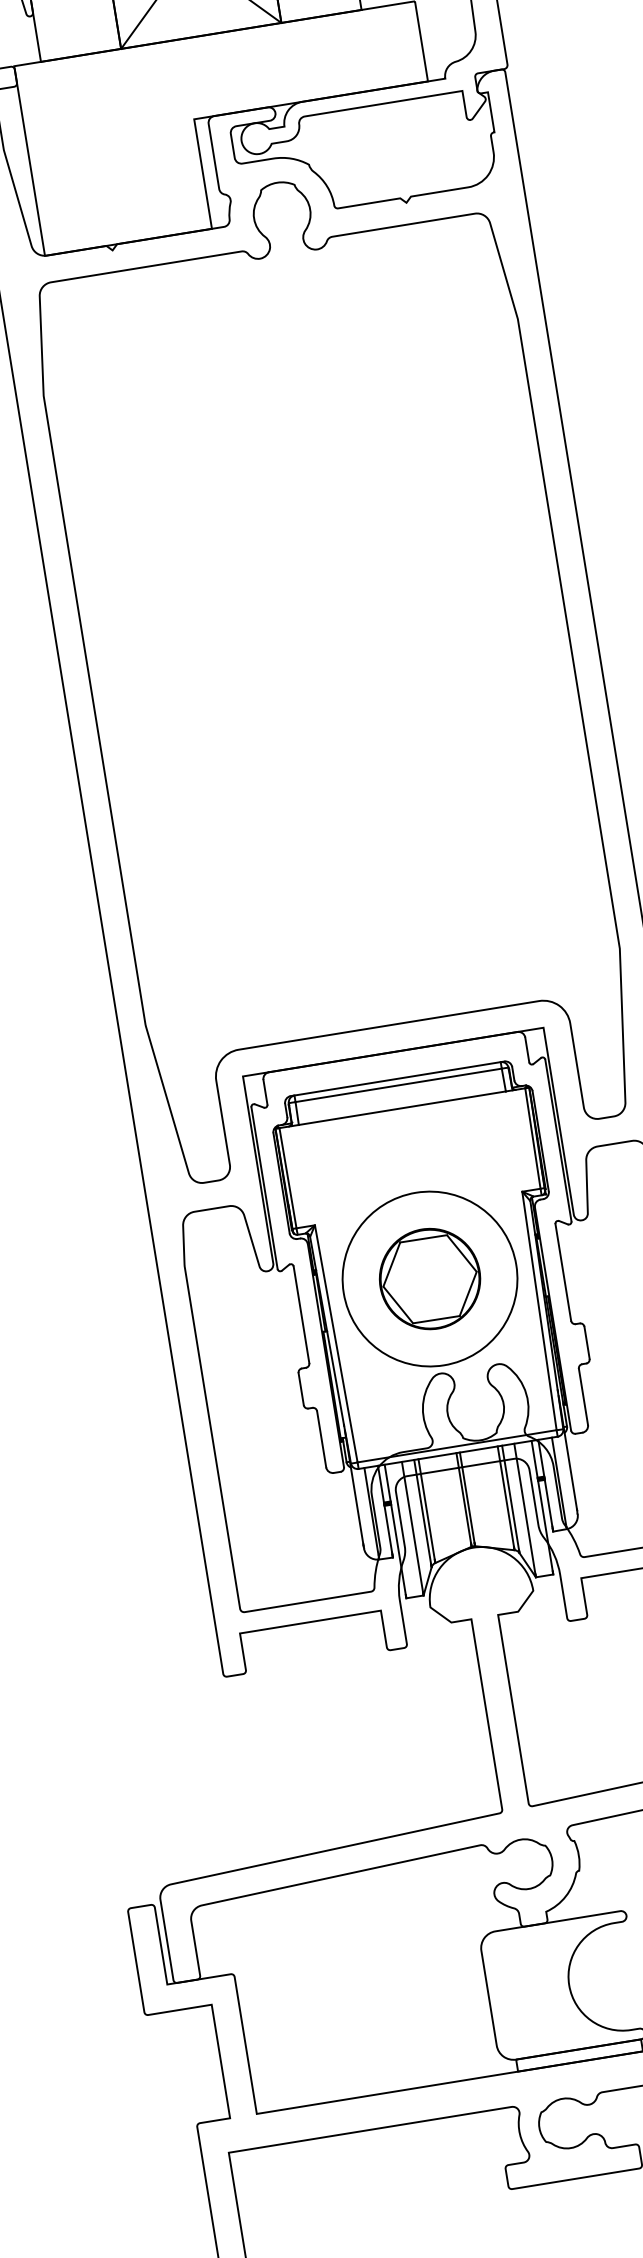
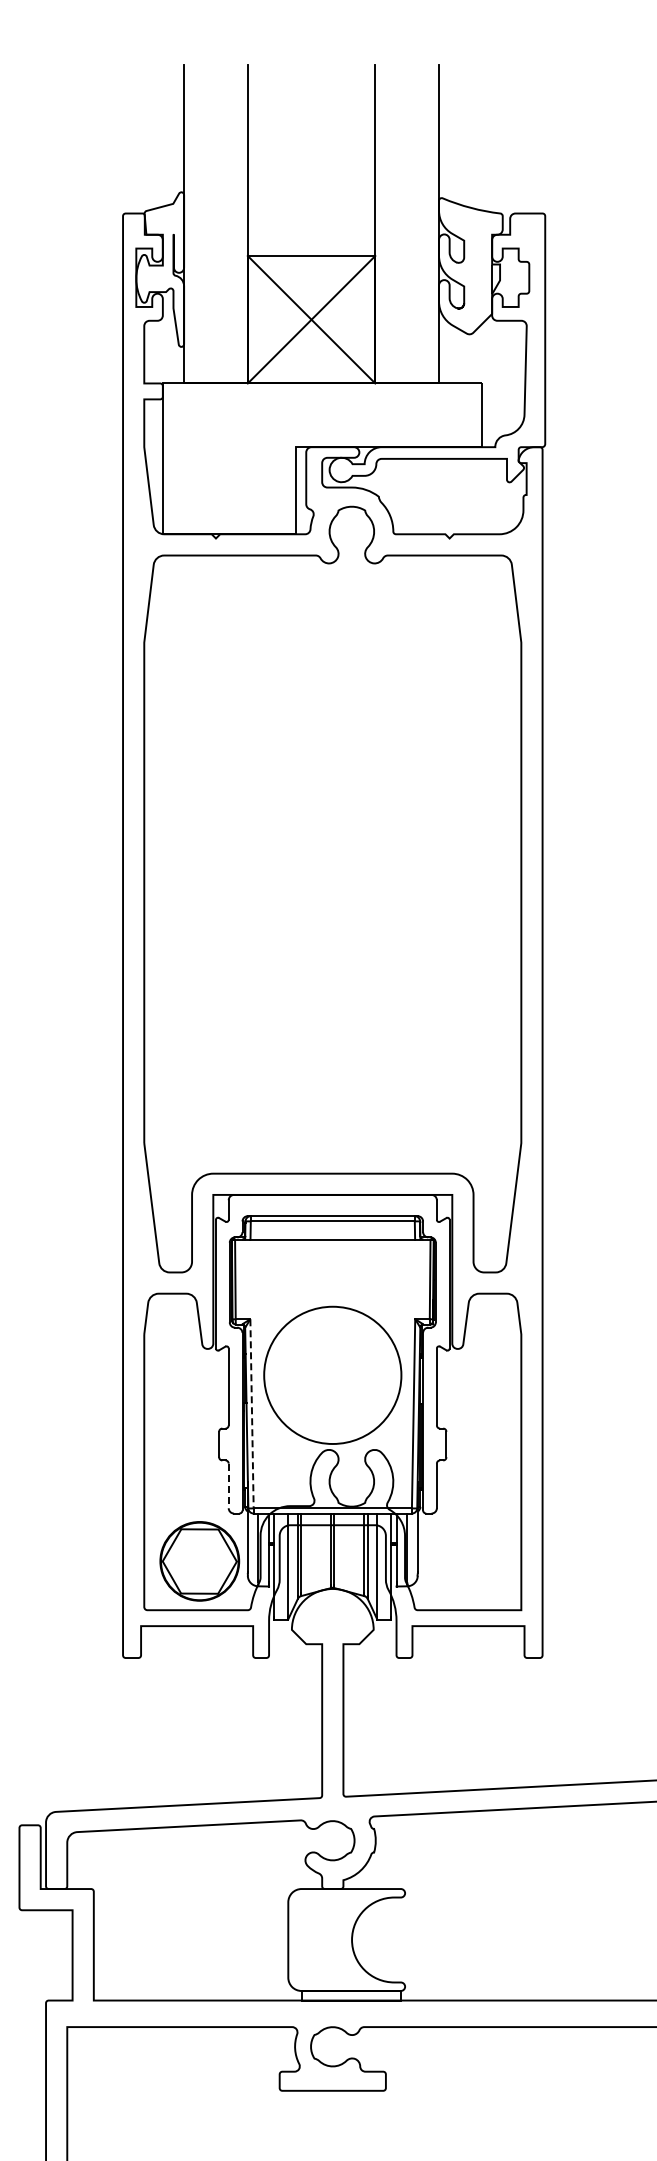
part: (429, 1279) -> (199, 1561), moved
line: (336, 1343) -> (252, 1413), solid -> dashed
line: (321, 1440) -> (228, 1486), solid -> dashed

